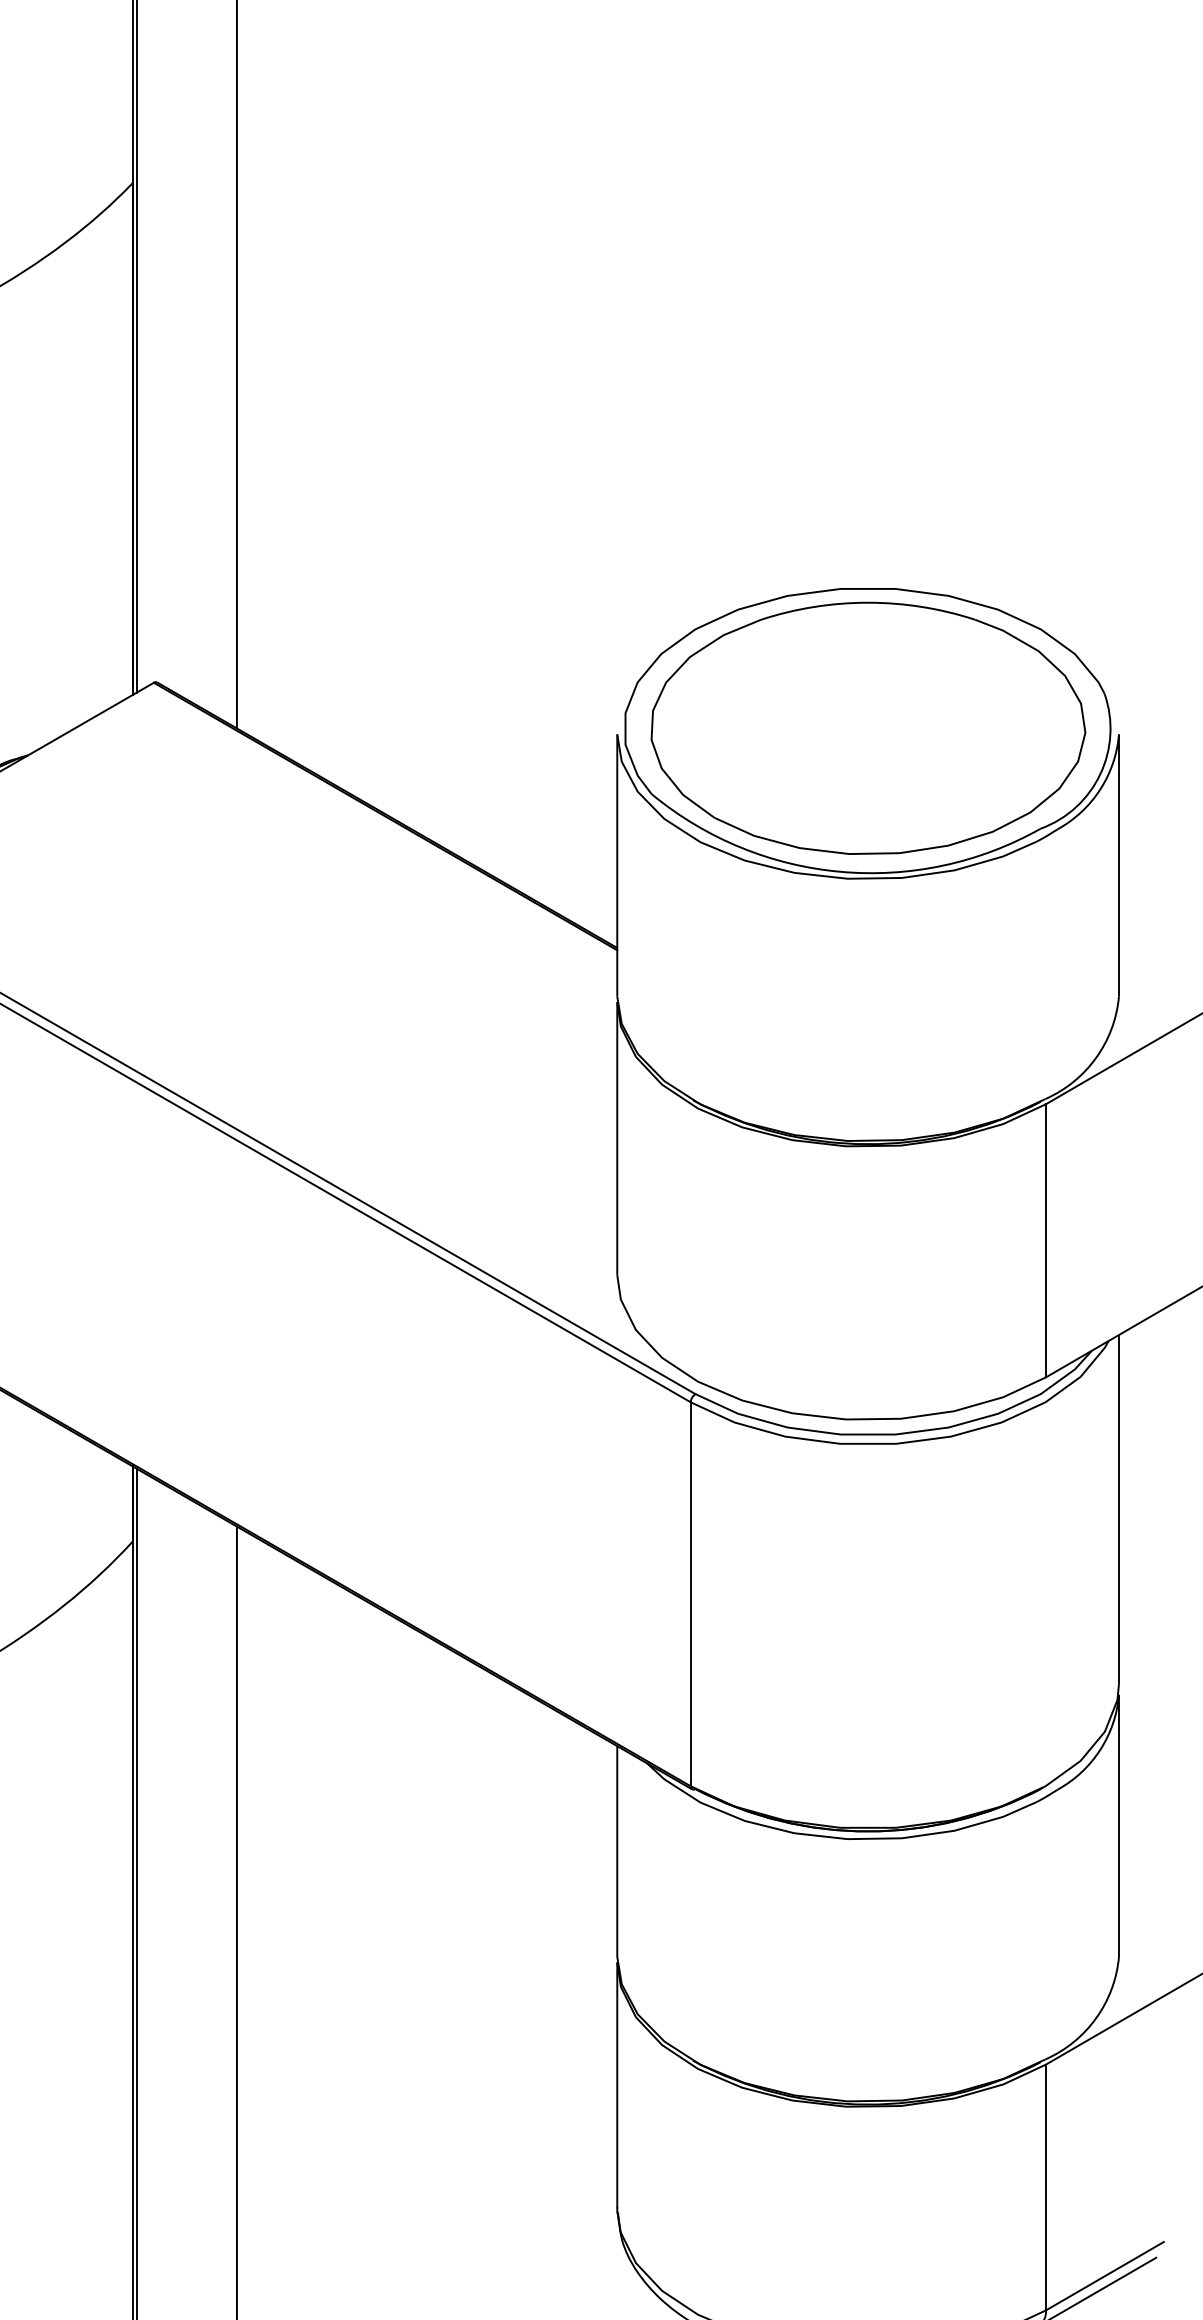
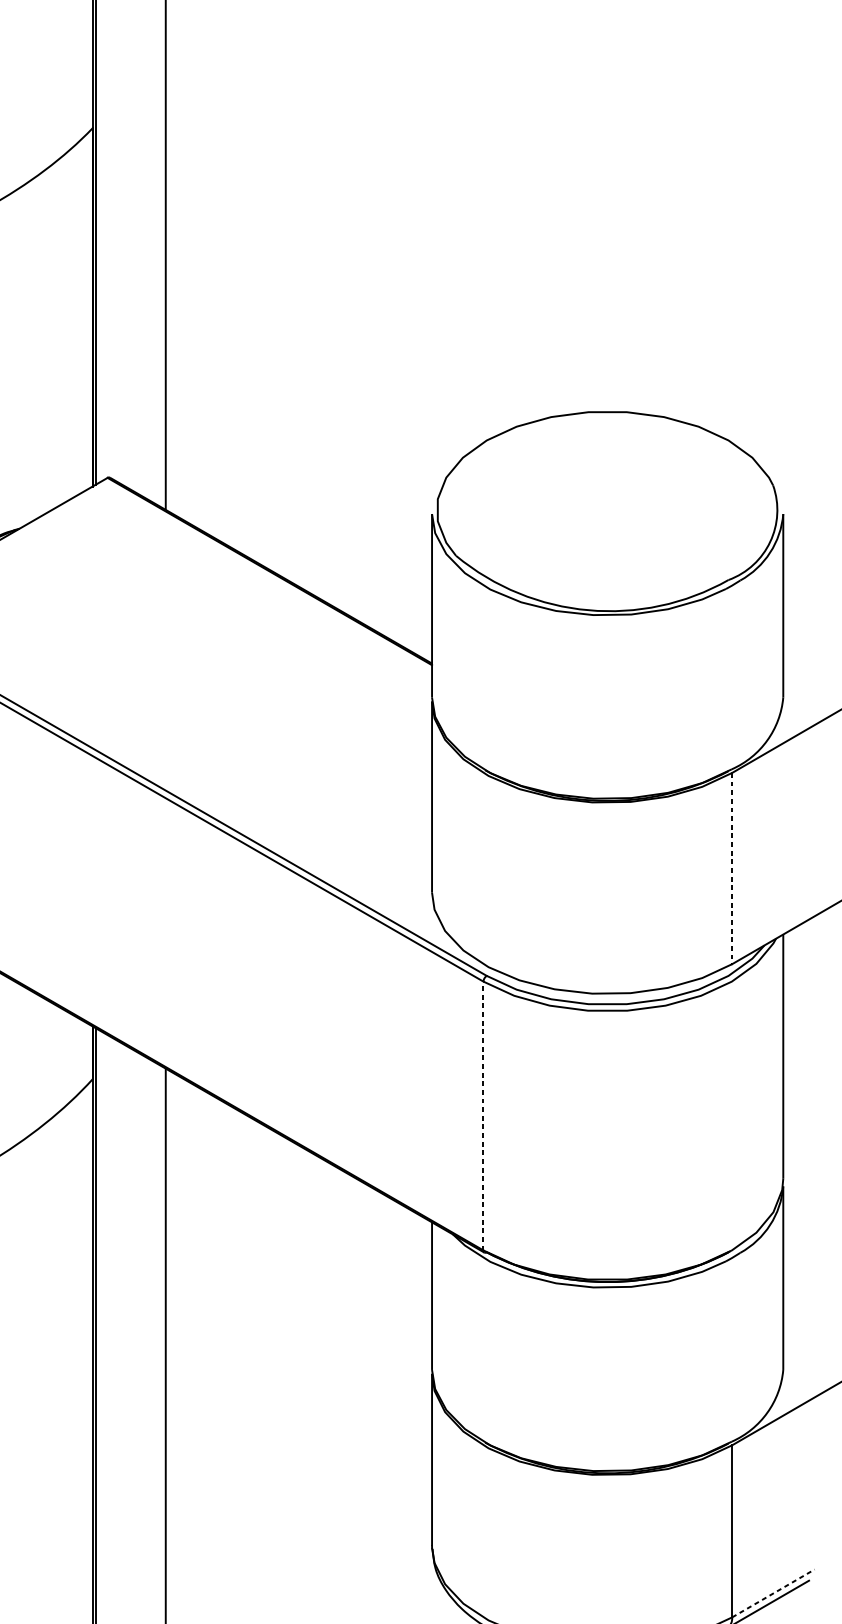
part: (868, 727) -> (607, 509), removed
line: (1045, 1240) -> (731, 868), solid -> dashed
line: (690, 1594) -> (483, 1116), solid -> dashed
line: (1105, 2275) -> (773, 1592), solid -> dashed

